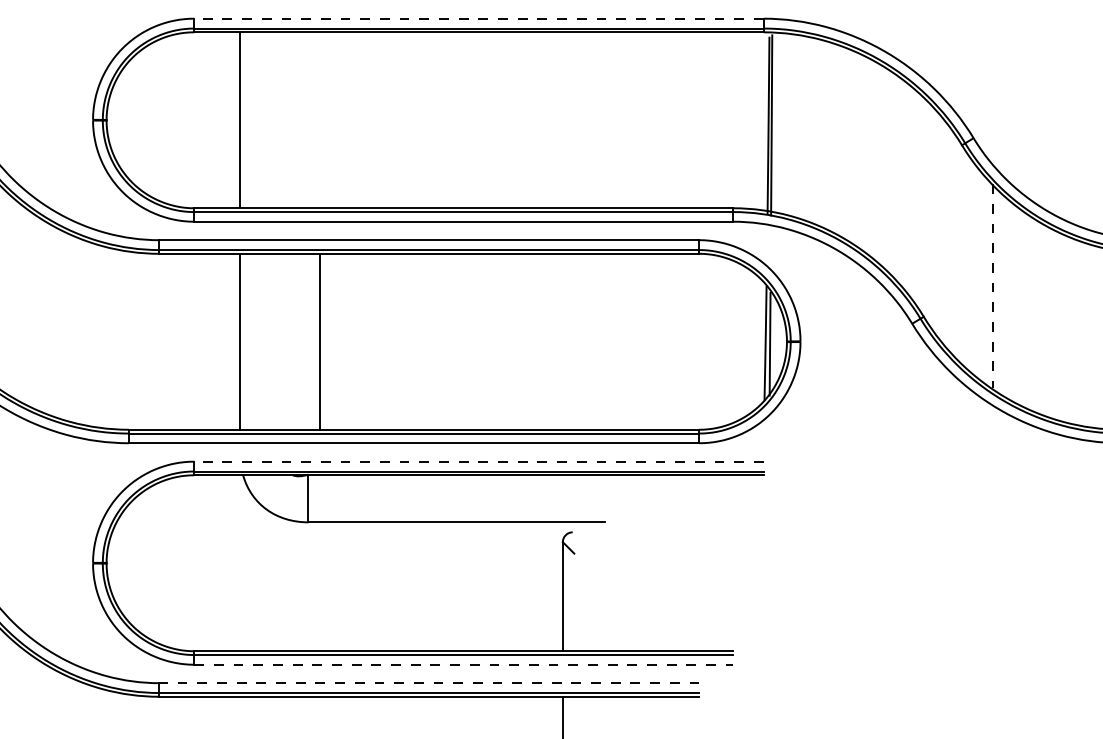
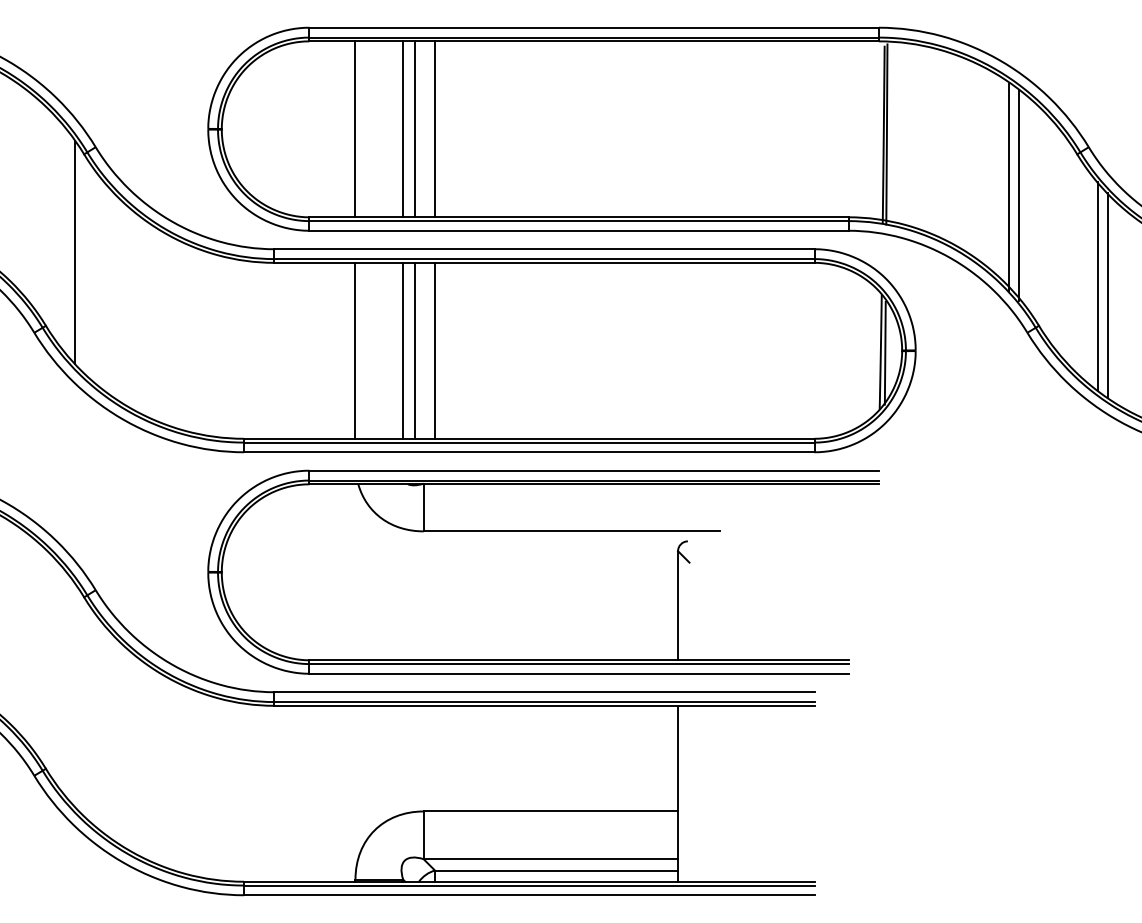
line: (479, 18) -> (594, 27), dashed -> solid
line: (288, 120) -> (403, 129), added
line: (299, 120) -> (414, 129), added
line: (320, 120) -> (435, 129), added
line: (894, 178) -> (1009, 187), added
line: (904, 186) -> (1019, 195), added
line: (982, 276) -> (1097, 285), added
line: (992, 286) -> (1107, 295), dashed -> solid
line: (288, 341) -> (403, 350), added
line: (299, 341) -> (414, 350), added
line: (479, 461) -> (594, 470), dashed -> solid
line: (464, 664) -> (579, 673), dashed -> solid
line: (429, 683) -> (544, 692), dashed -> solid

